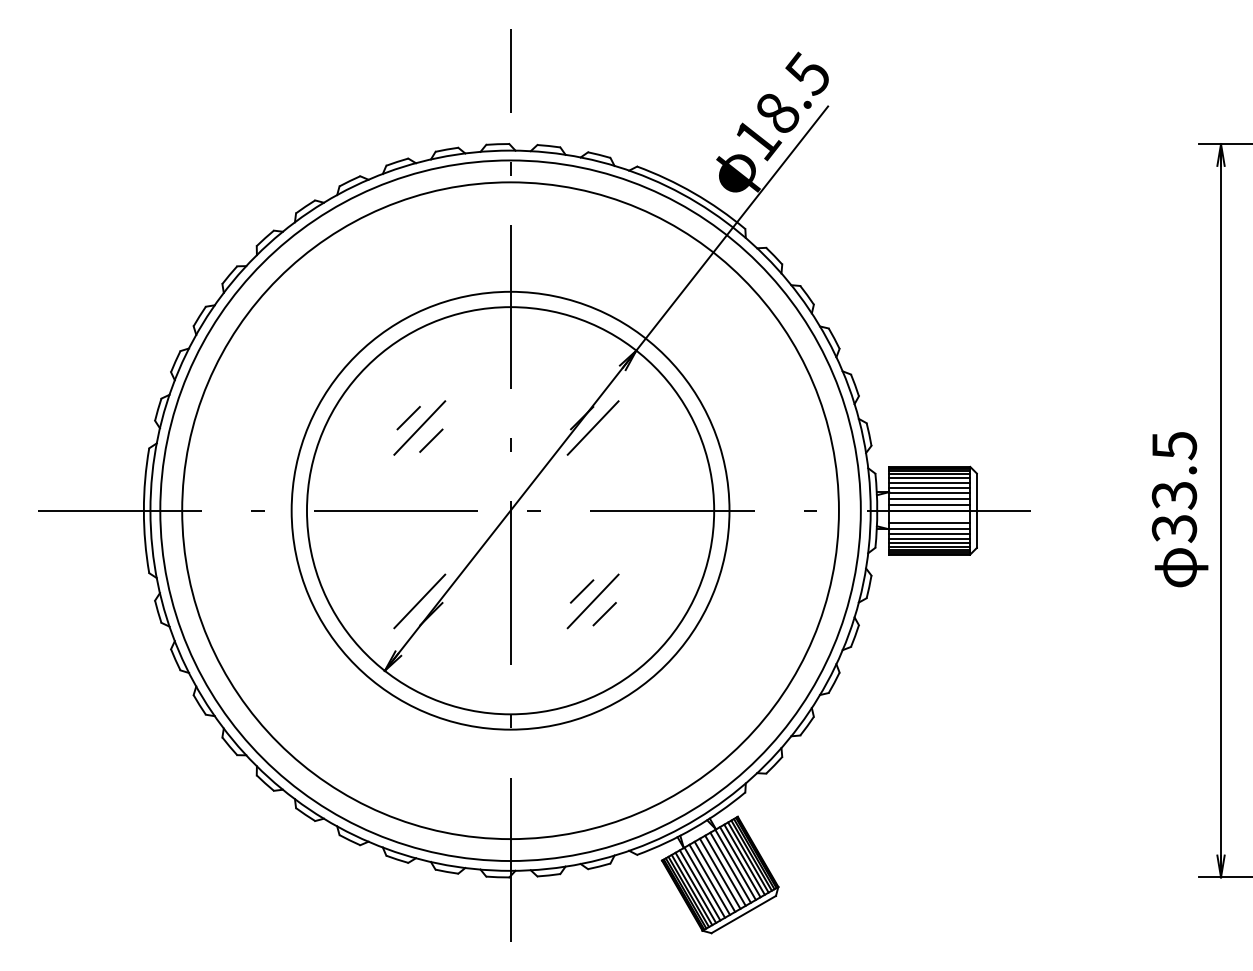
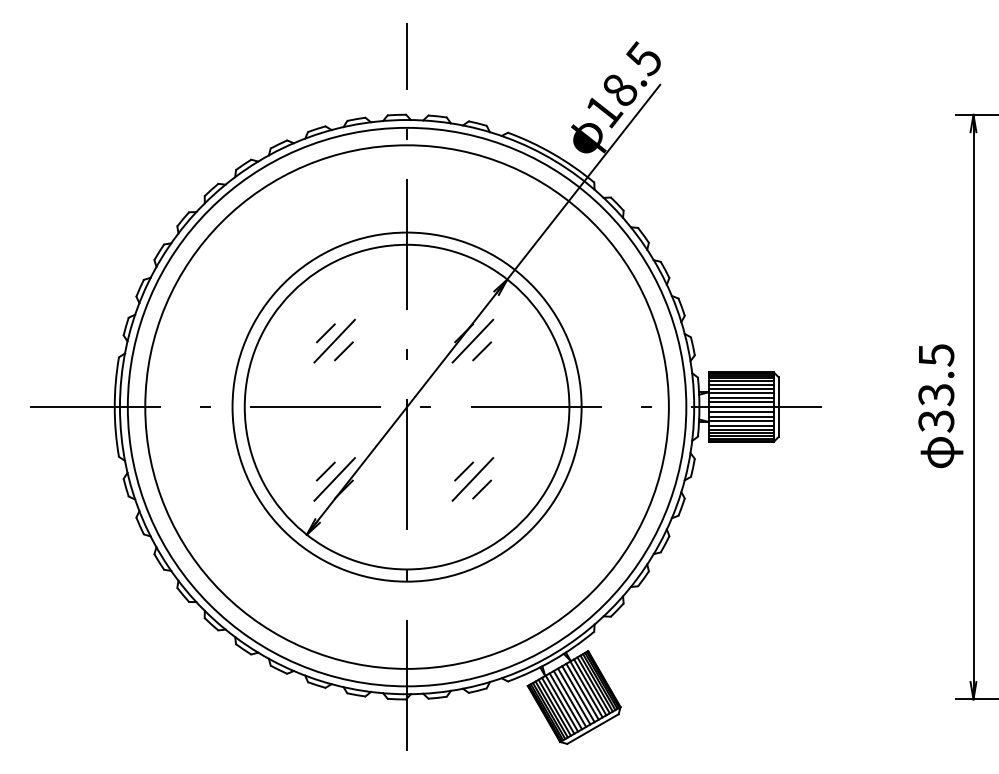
line: (605, 440) -> (482, 351), added
line: (930, 516) -> (741, 411), added
line: (408, 591) -> (325, 471), added

